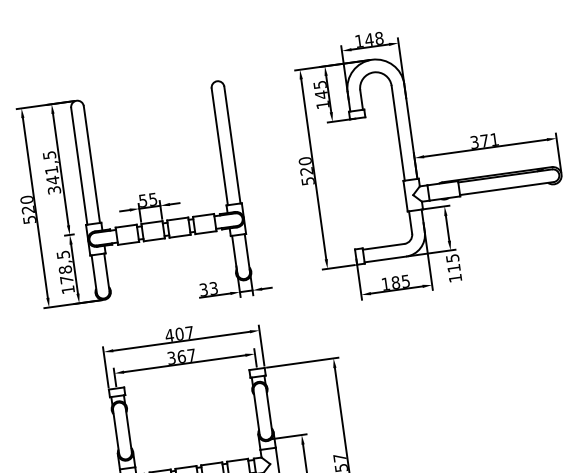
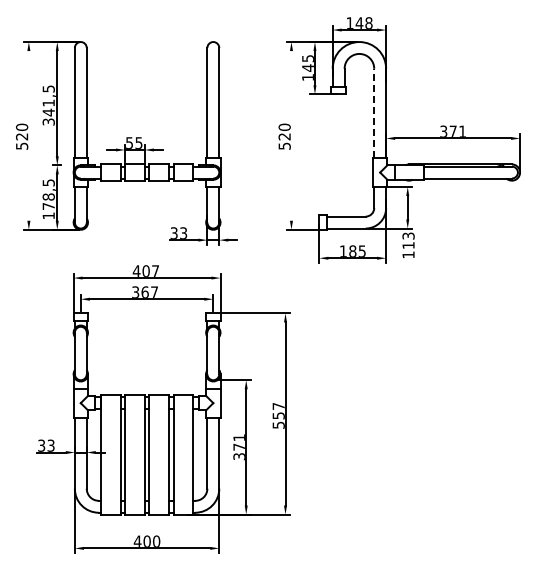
line: (398, 133) -> (374, 113), solid -> dashed
line: (313, 168) -> (291, 135), removed
line: (34, 207) -> (28, 135), removed
text: (451, 257) -> (407, 235), 115 -> 113

